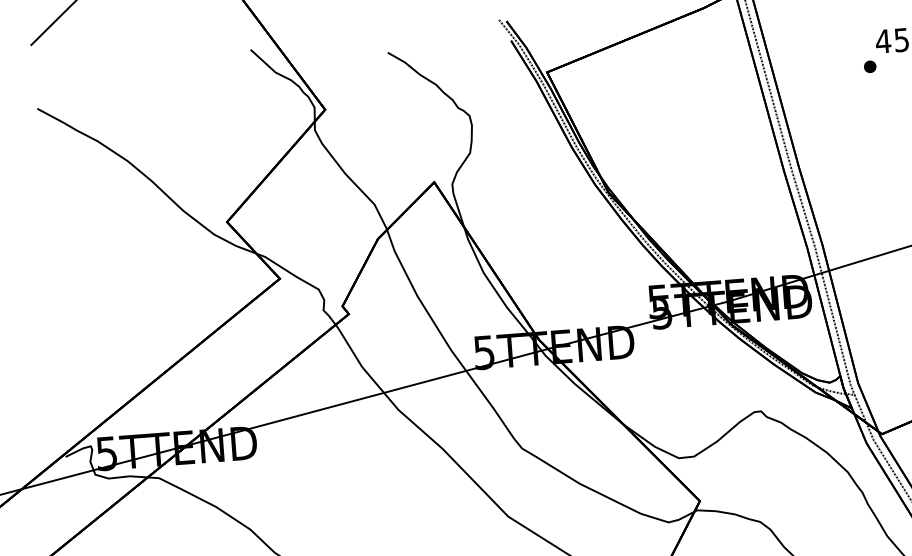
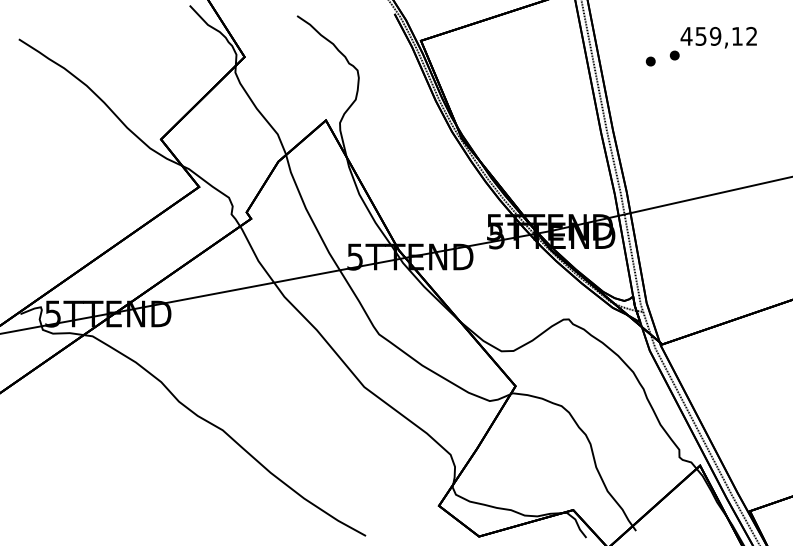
part: (839, 76) -> (650, 61), added

